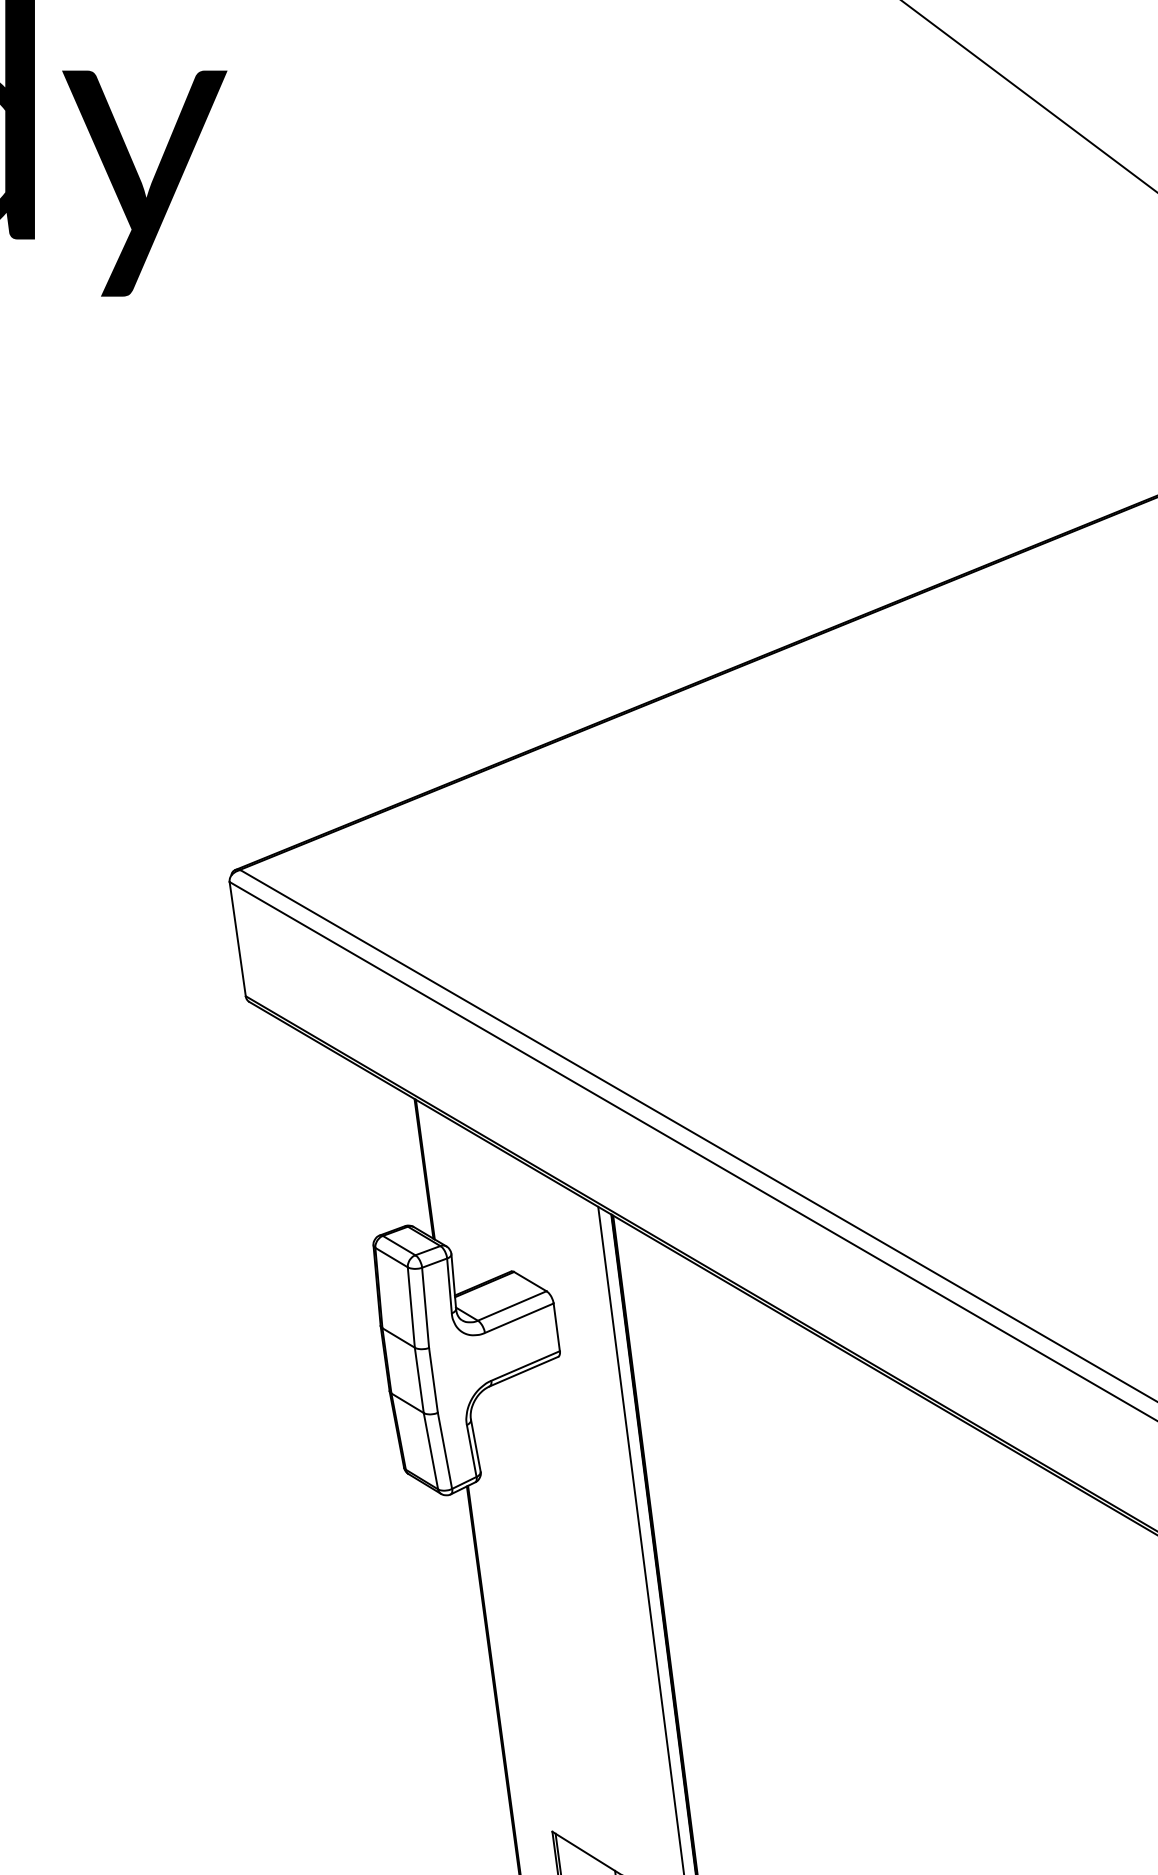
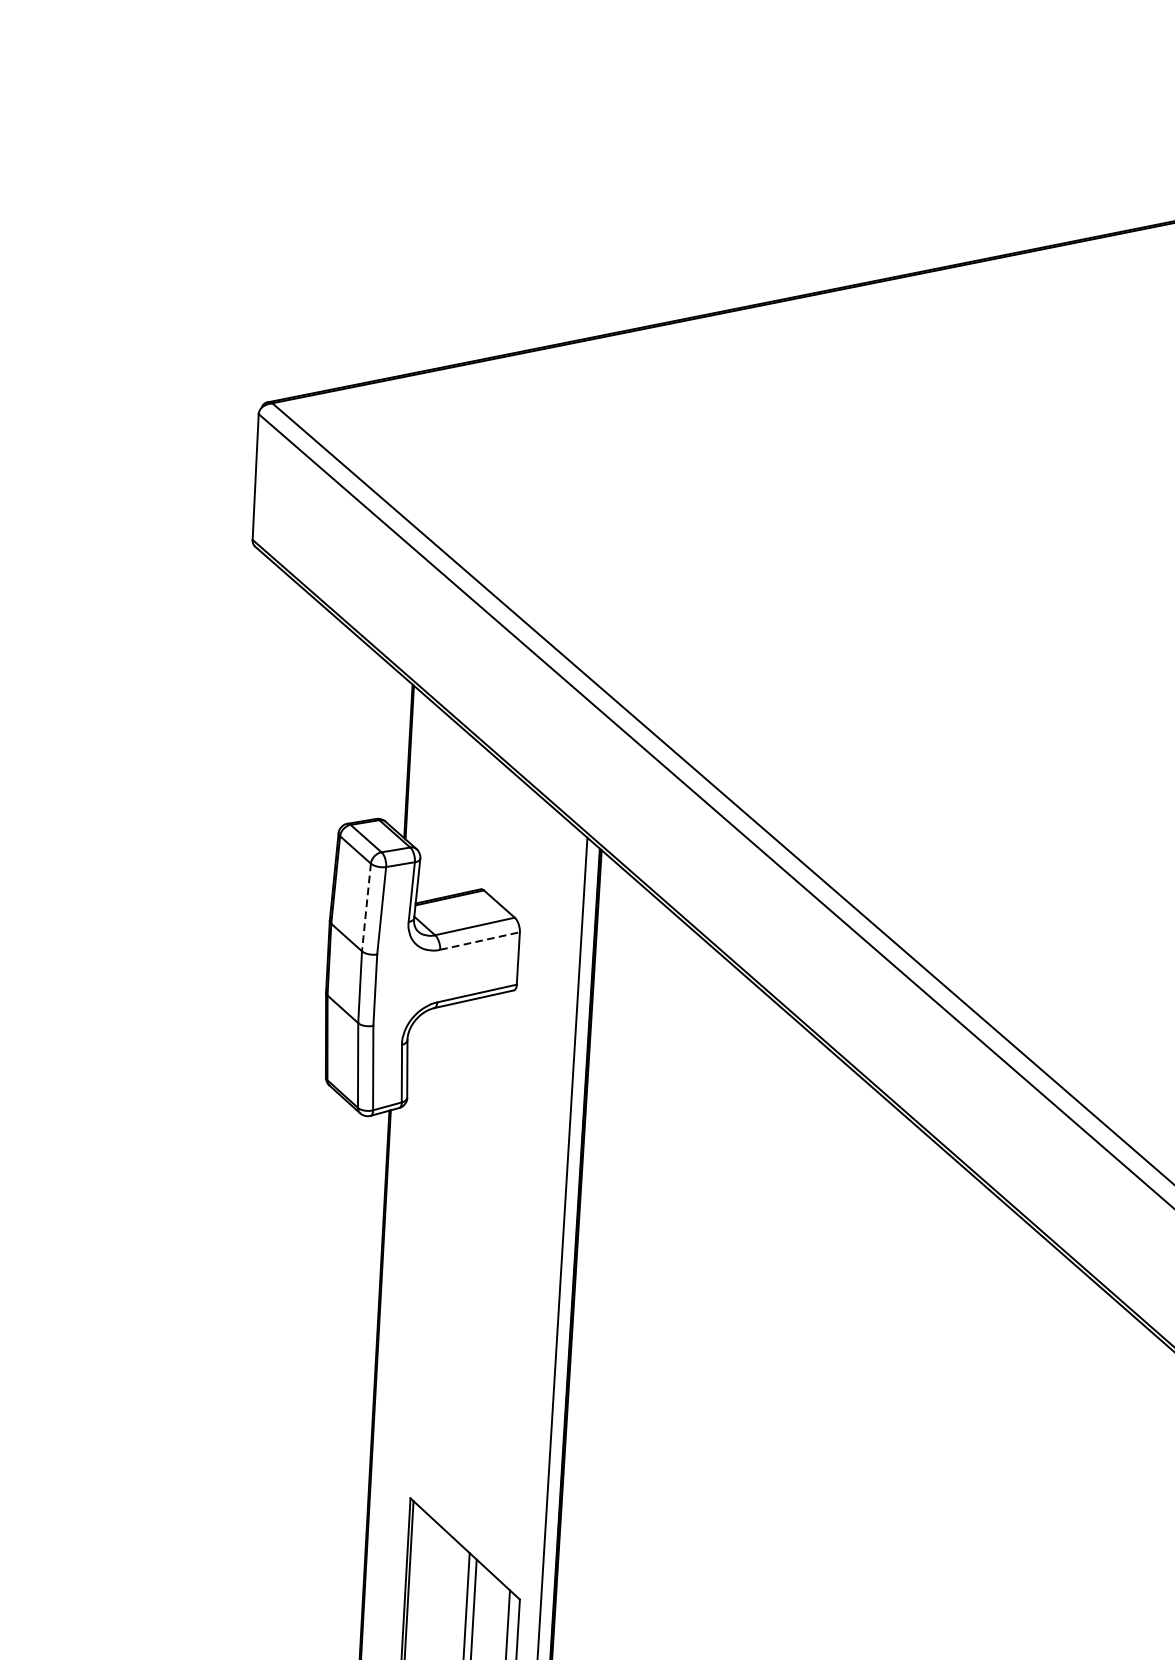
line: (411, 1308) -> (366, 908), solid -> dashed
line: (519, 1318) -> (480, 941), solid -> dashed

